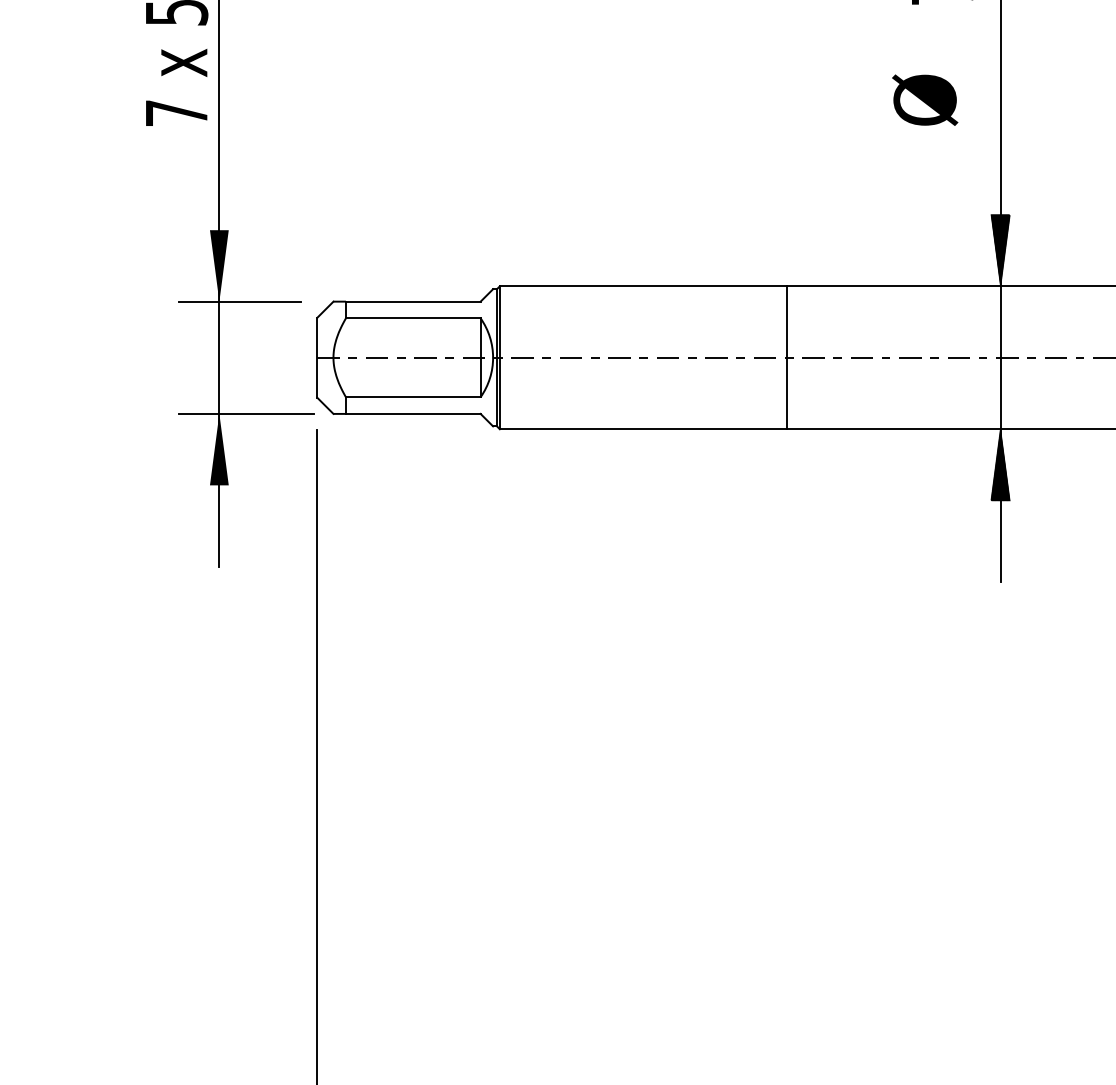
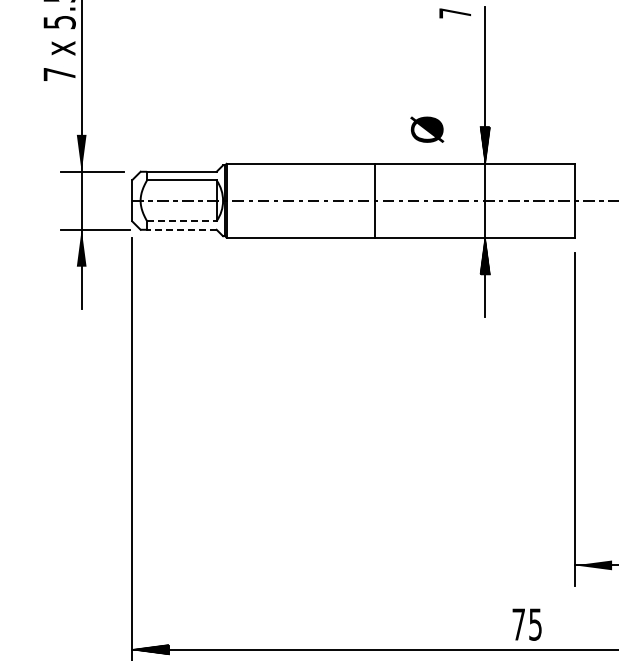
text: (925, 99) -> (427, 129), moved
line: (412, 397) -> (181, 221), solid -> dashed
line: (412, 413) -> (181, 229), solid -> dashed

